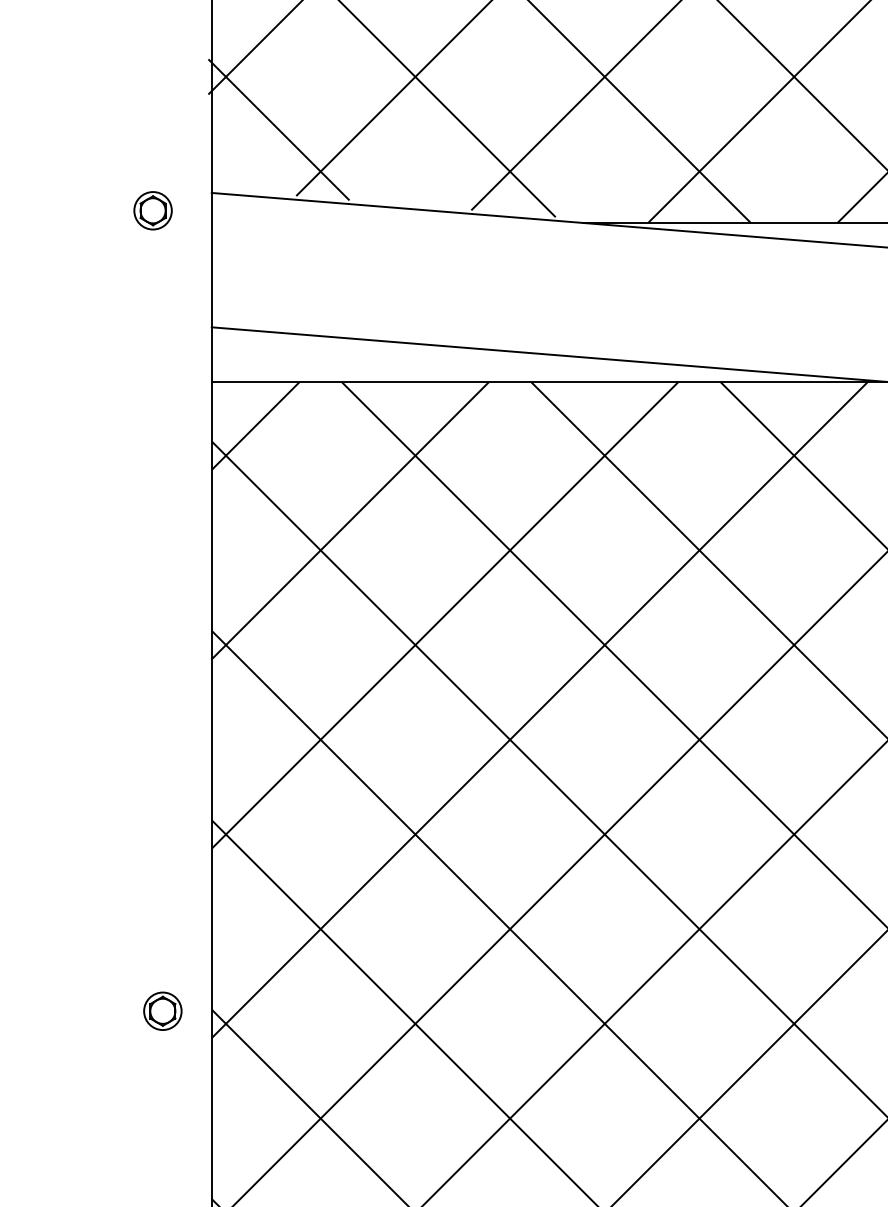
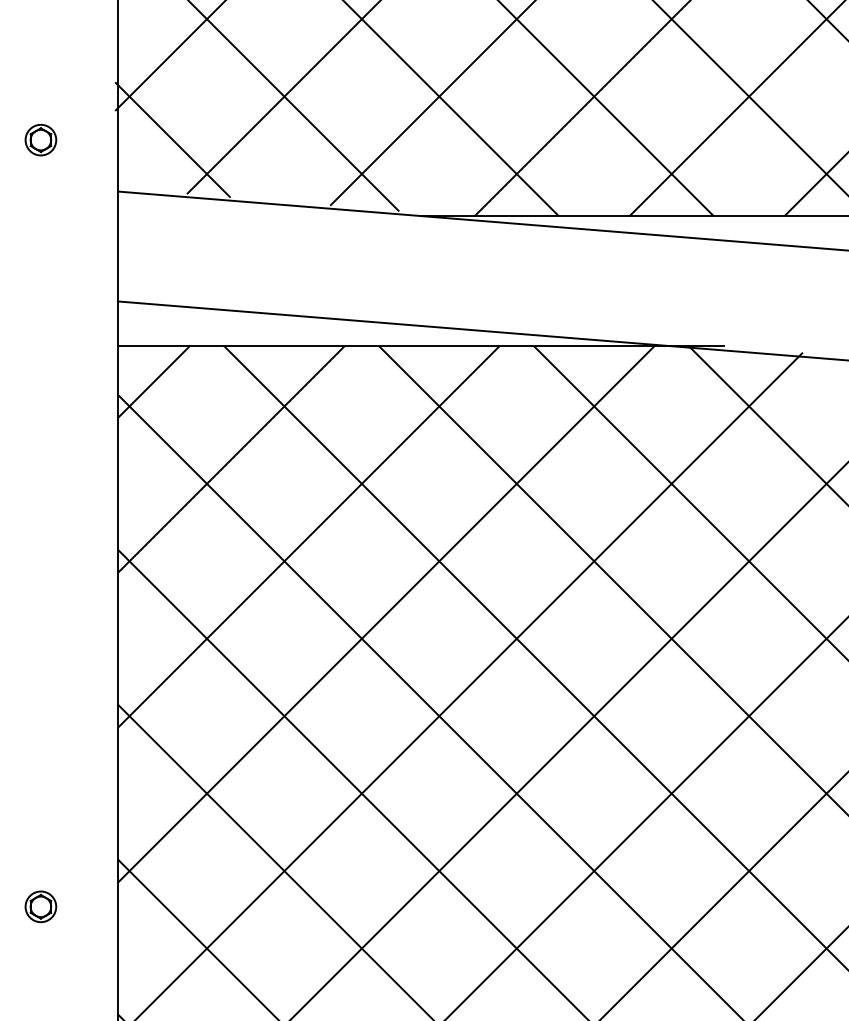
part: (152, 209) -> (40, 139), moved
part: (162, 1010) -> (40, 906), moved

